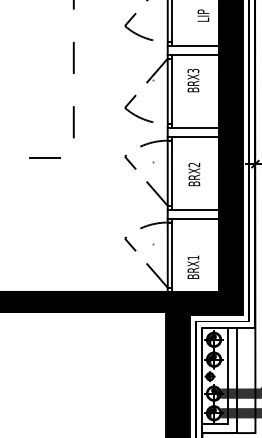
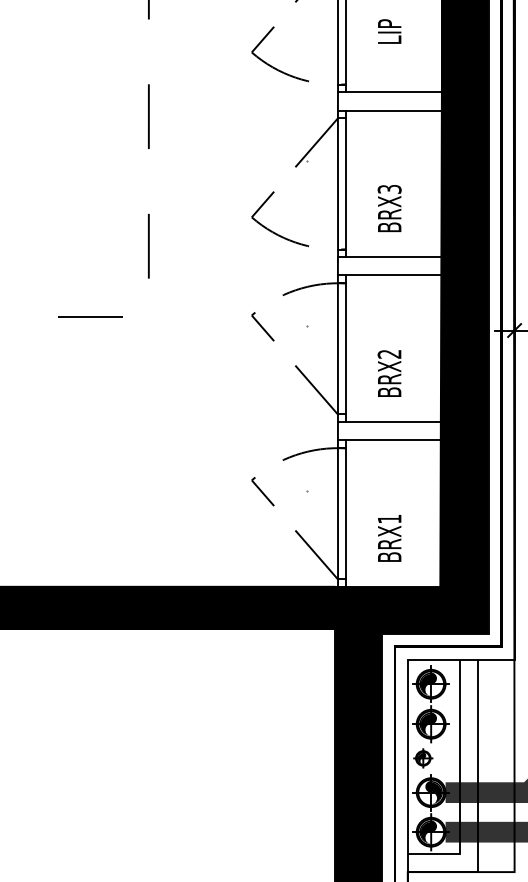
text: (203, 15) -> (389, 31), moved
text: (193, 80) -> (389, 208), moved
text: (194, 174) -> (389, 373), moved

